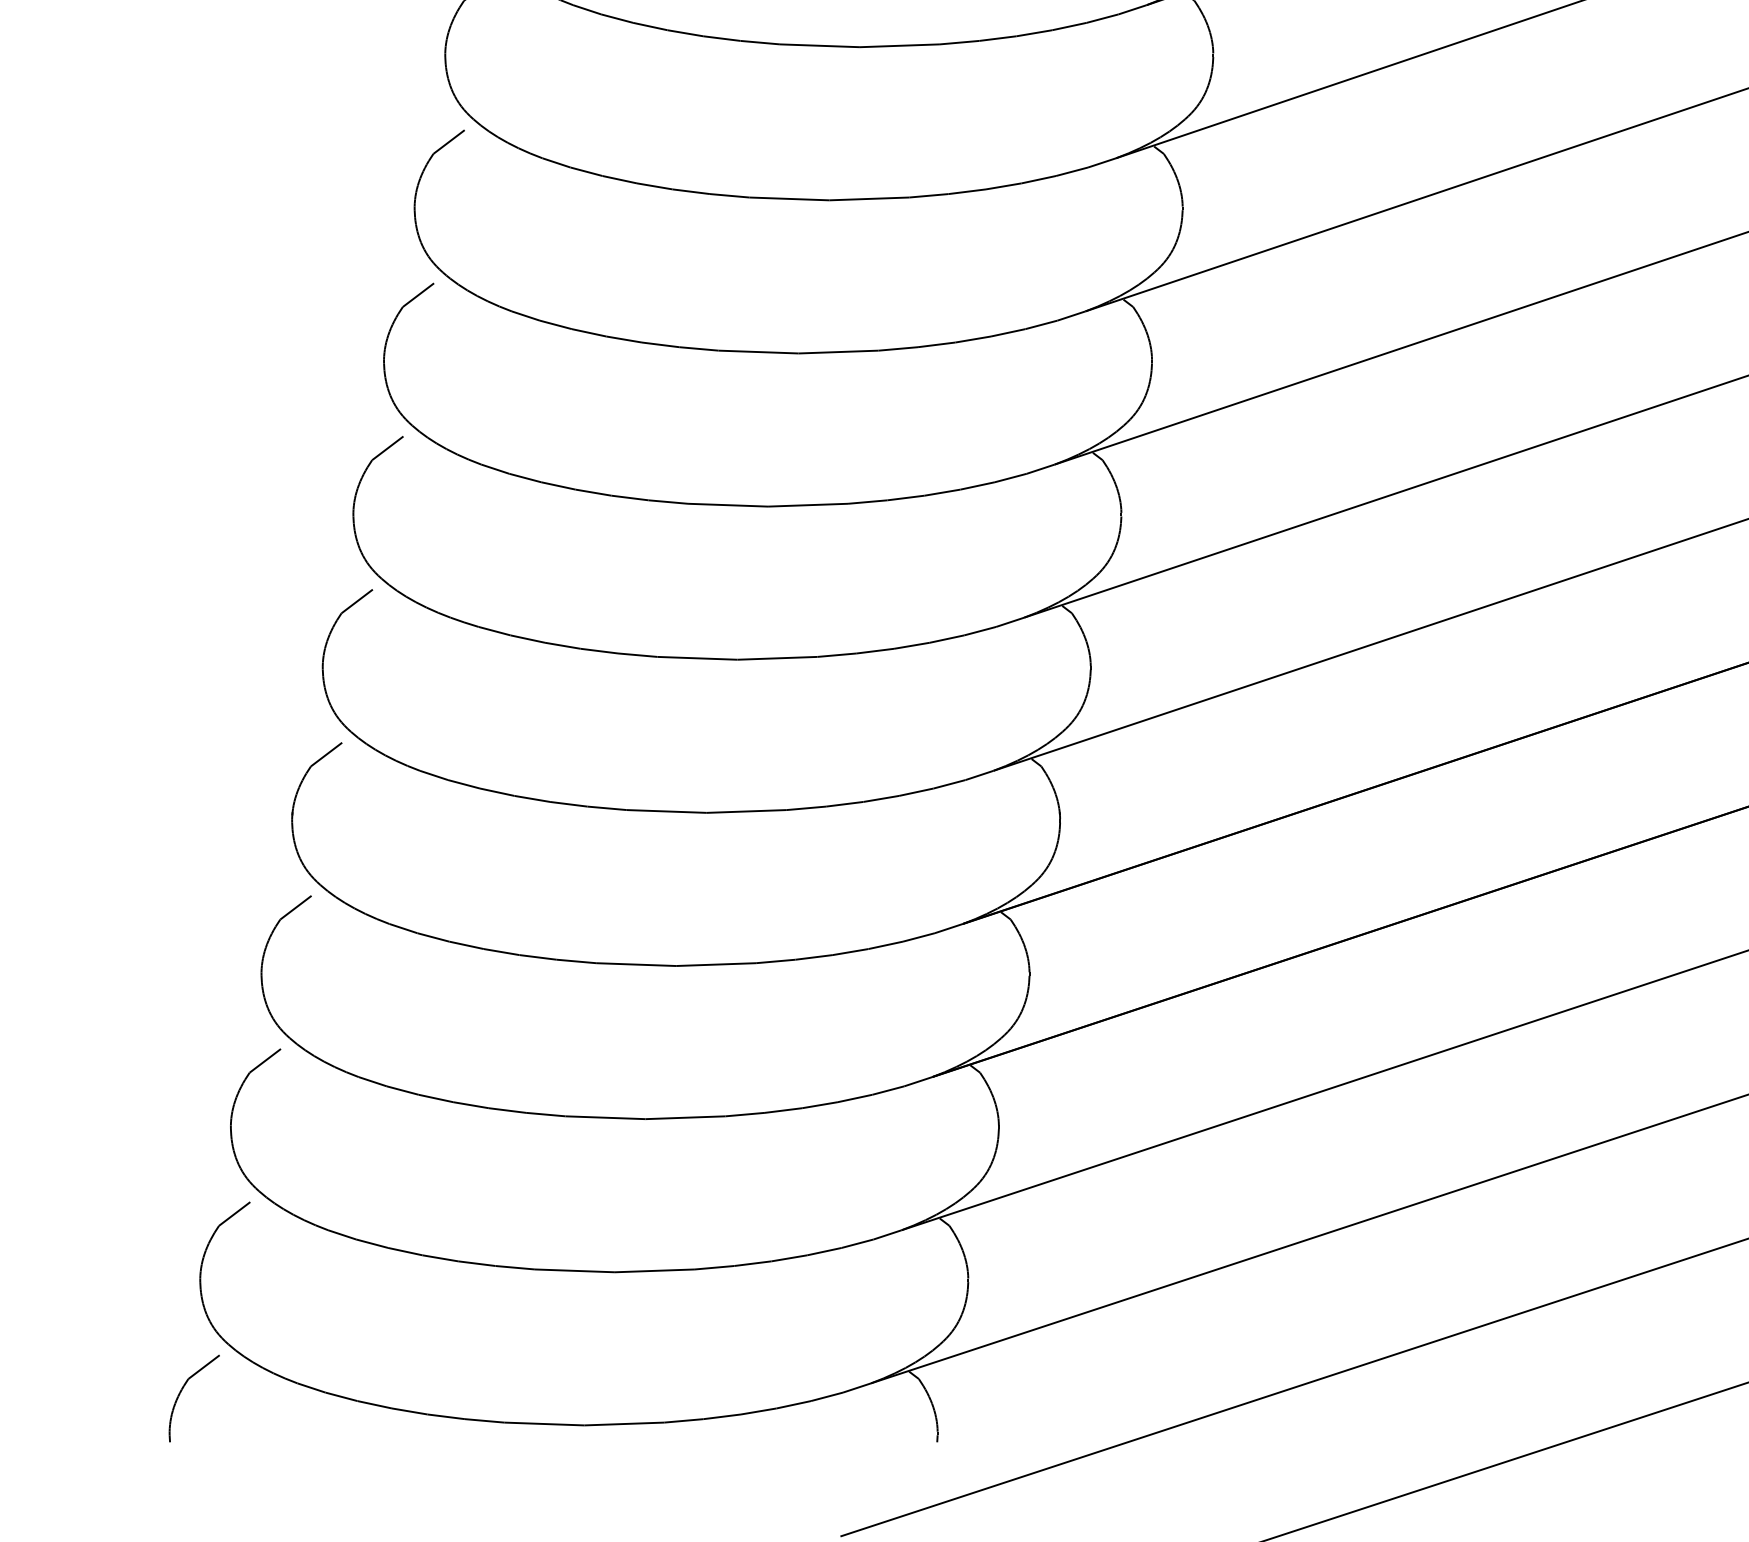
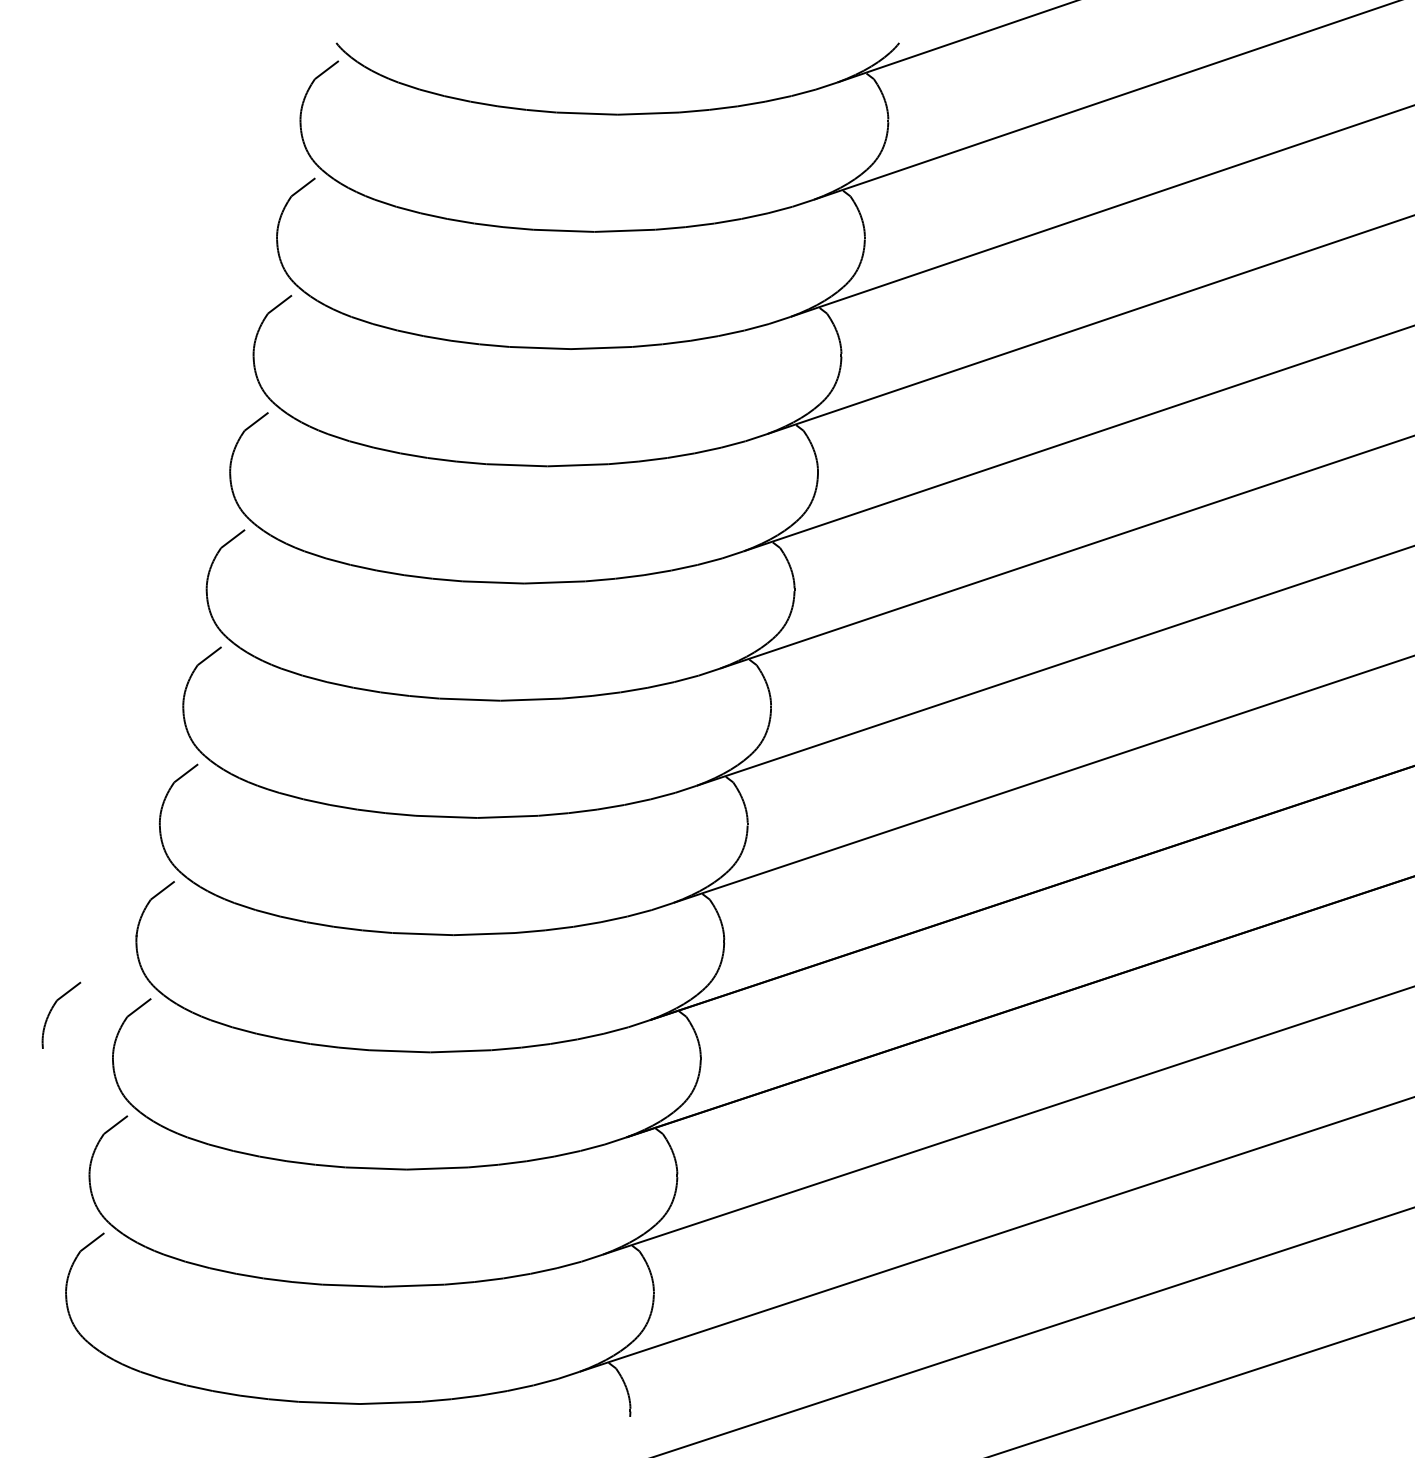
part: (183, 1389) -> (53, 1008), moved

